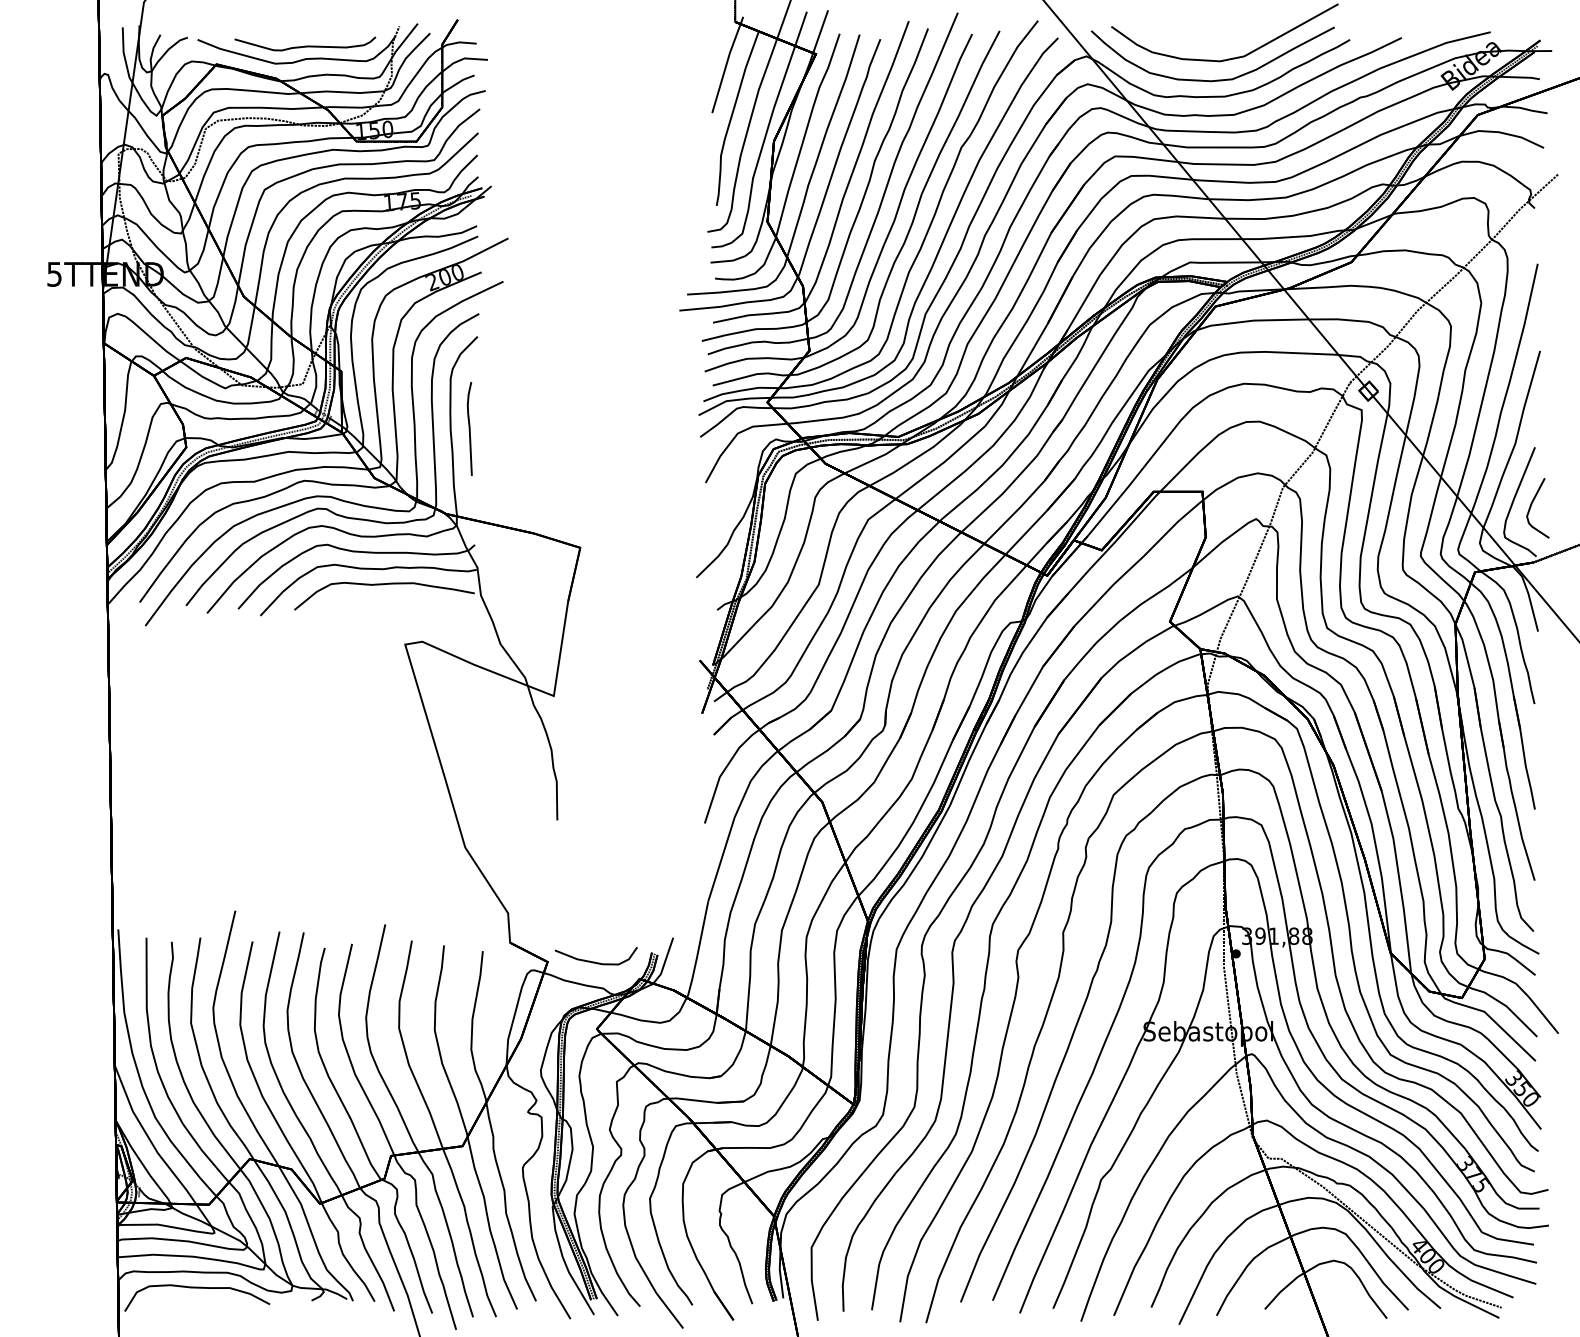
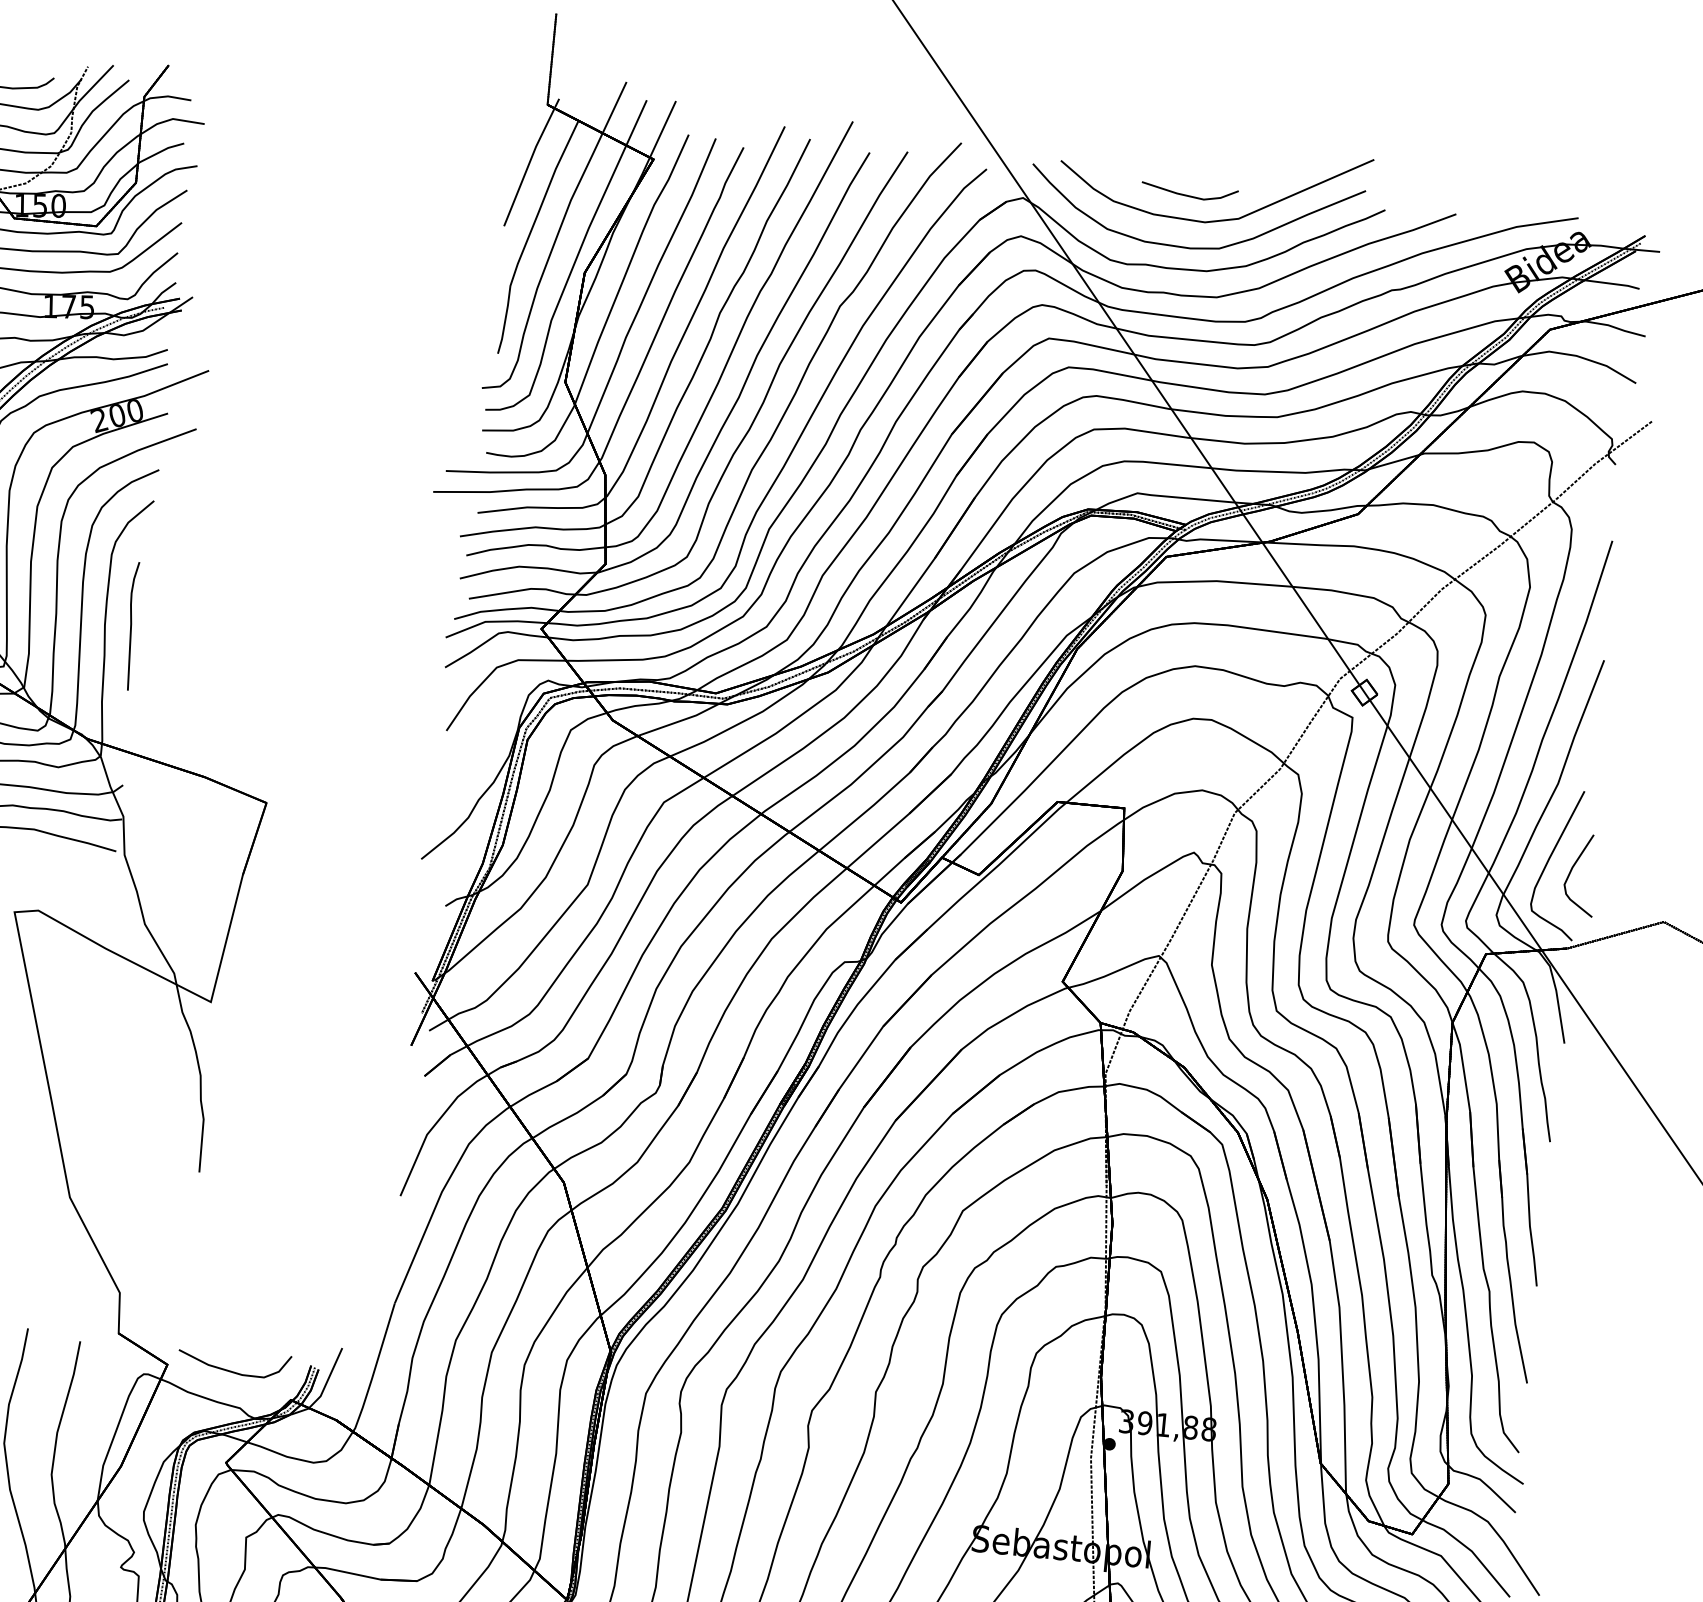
line: (1206, 42) -> (1188, 194), added

